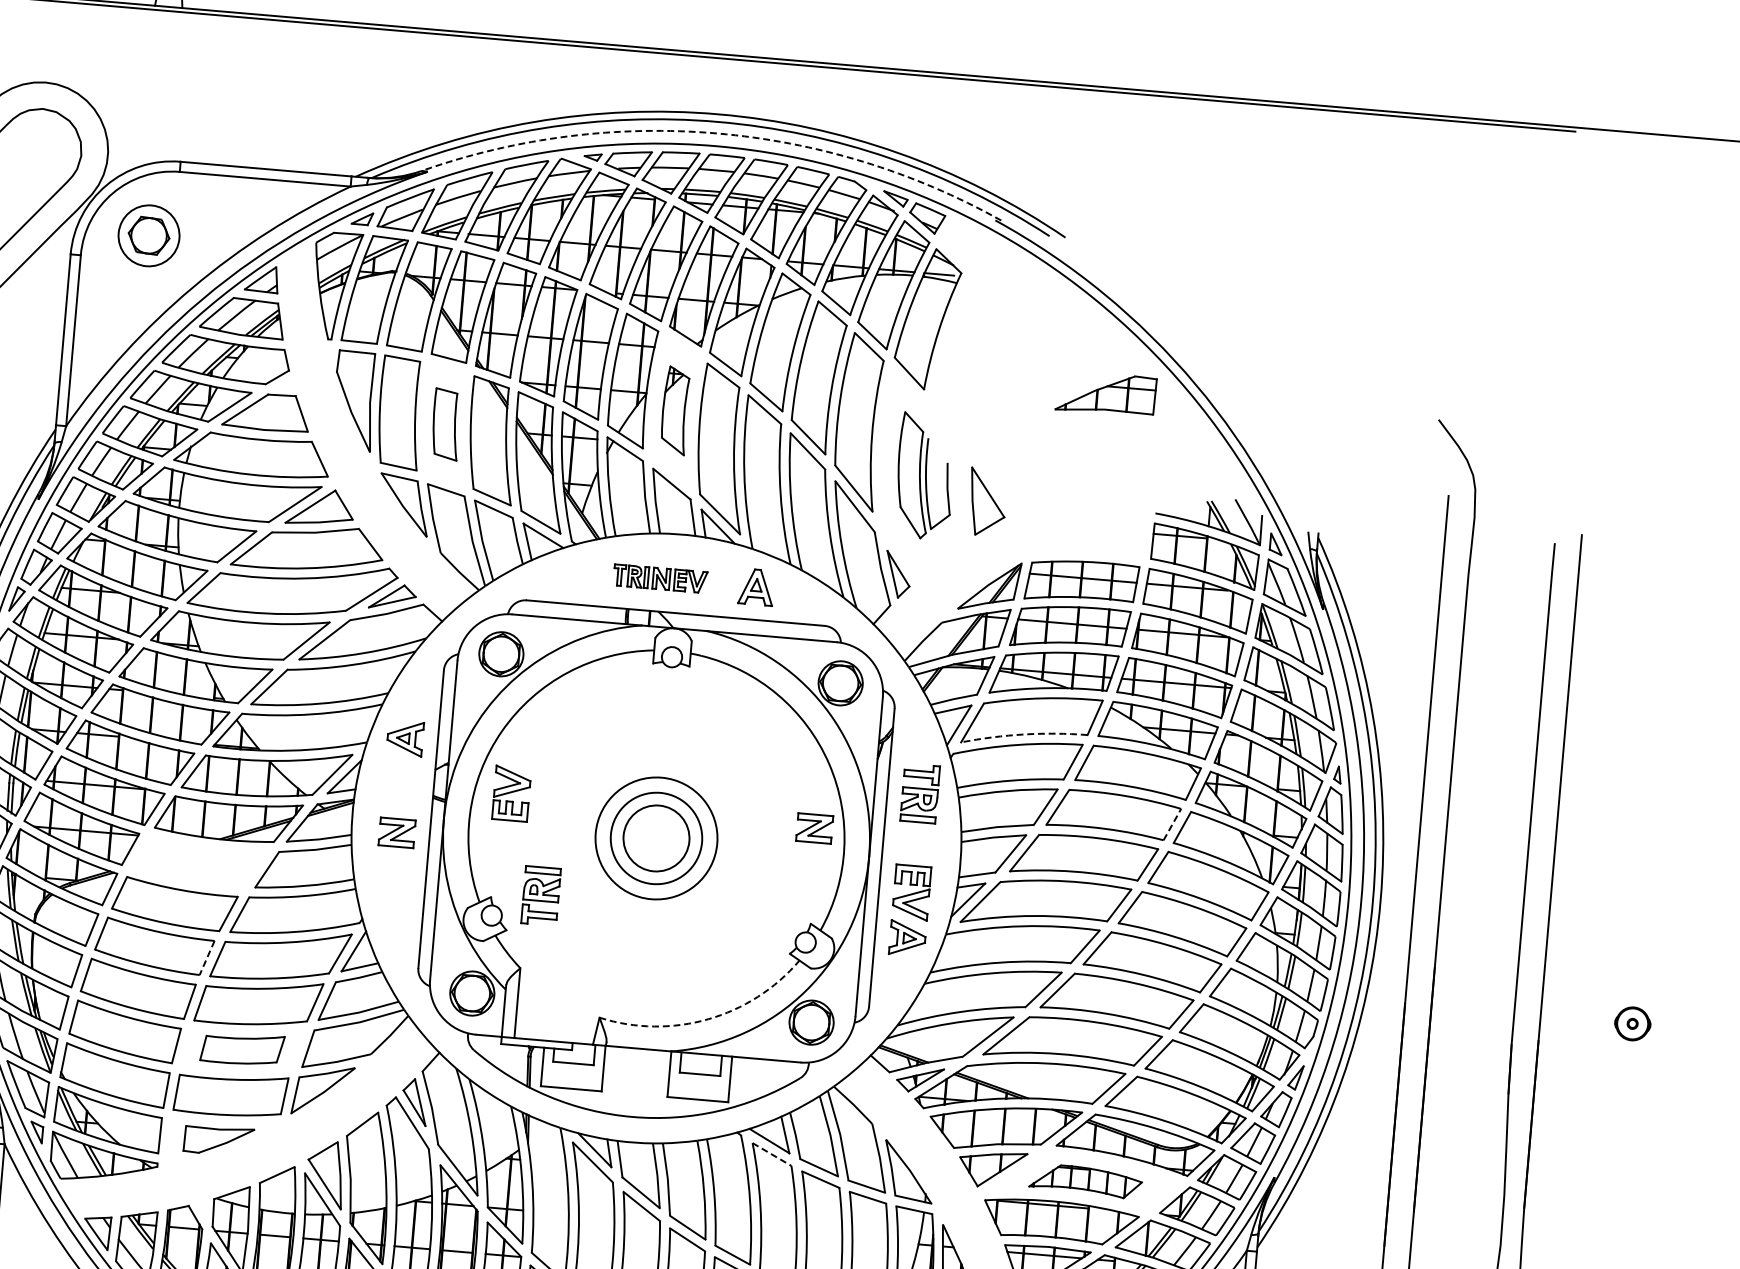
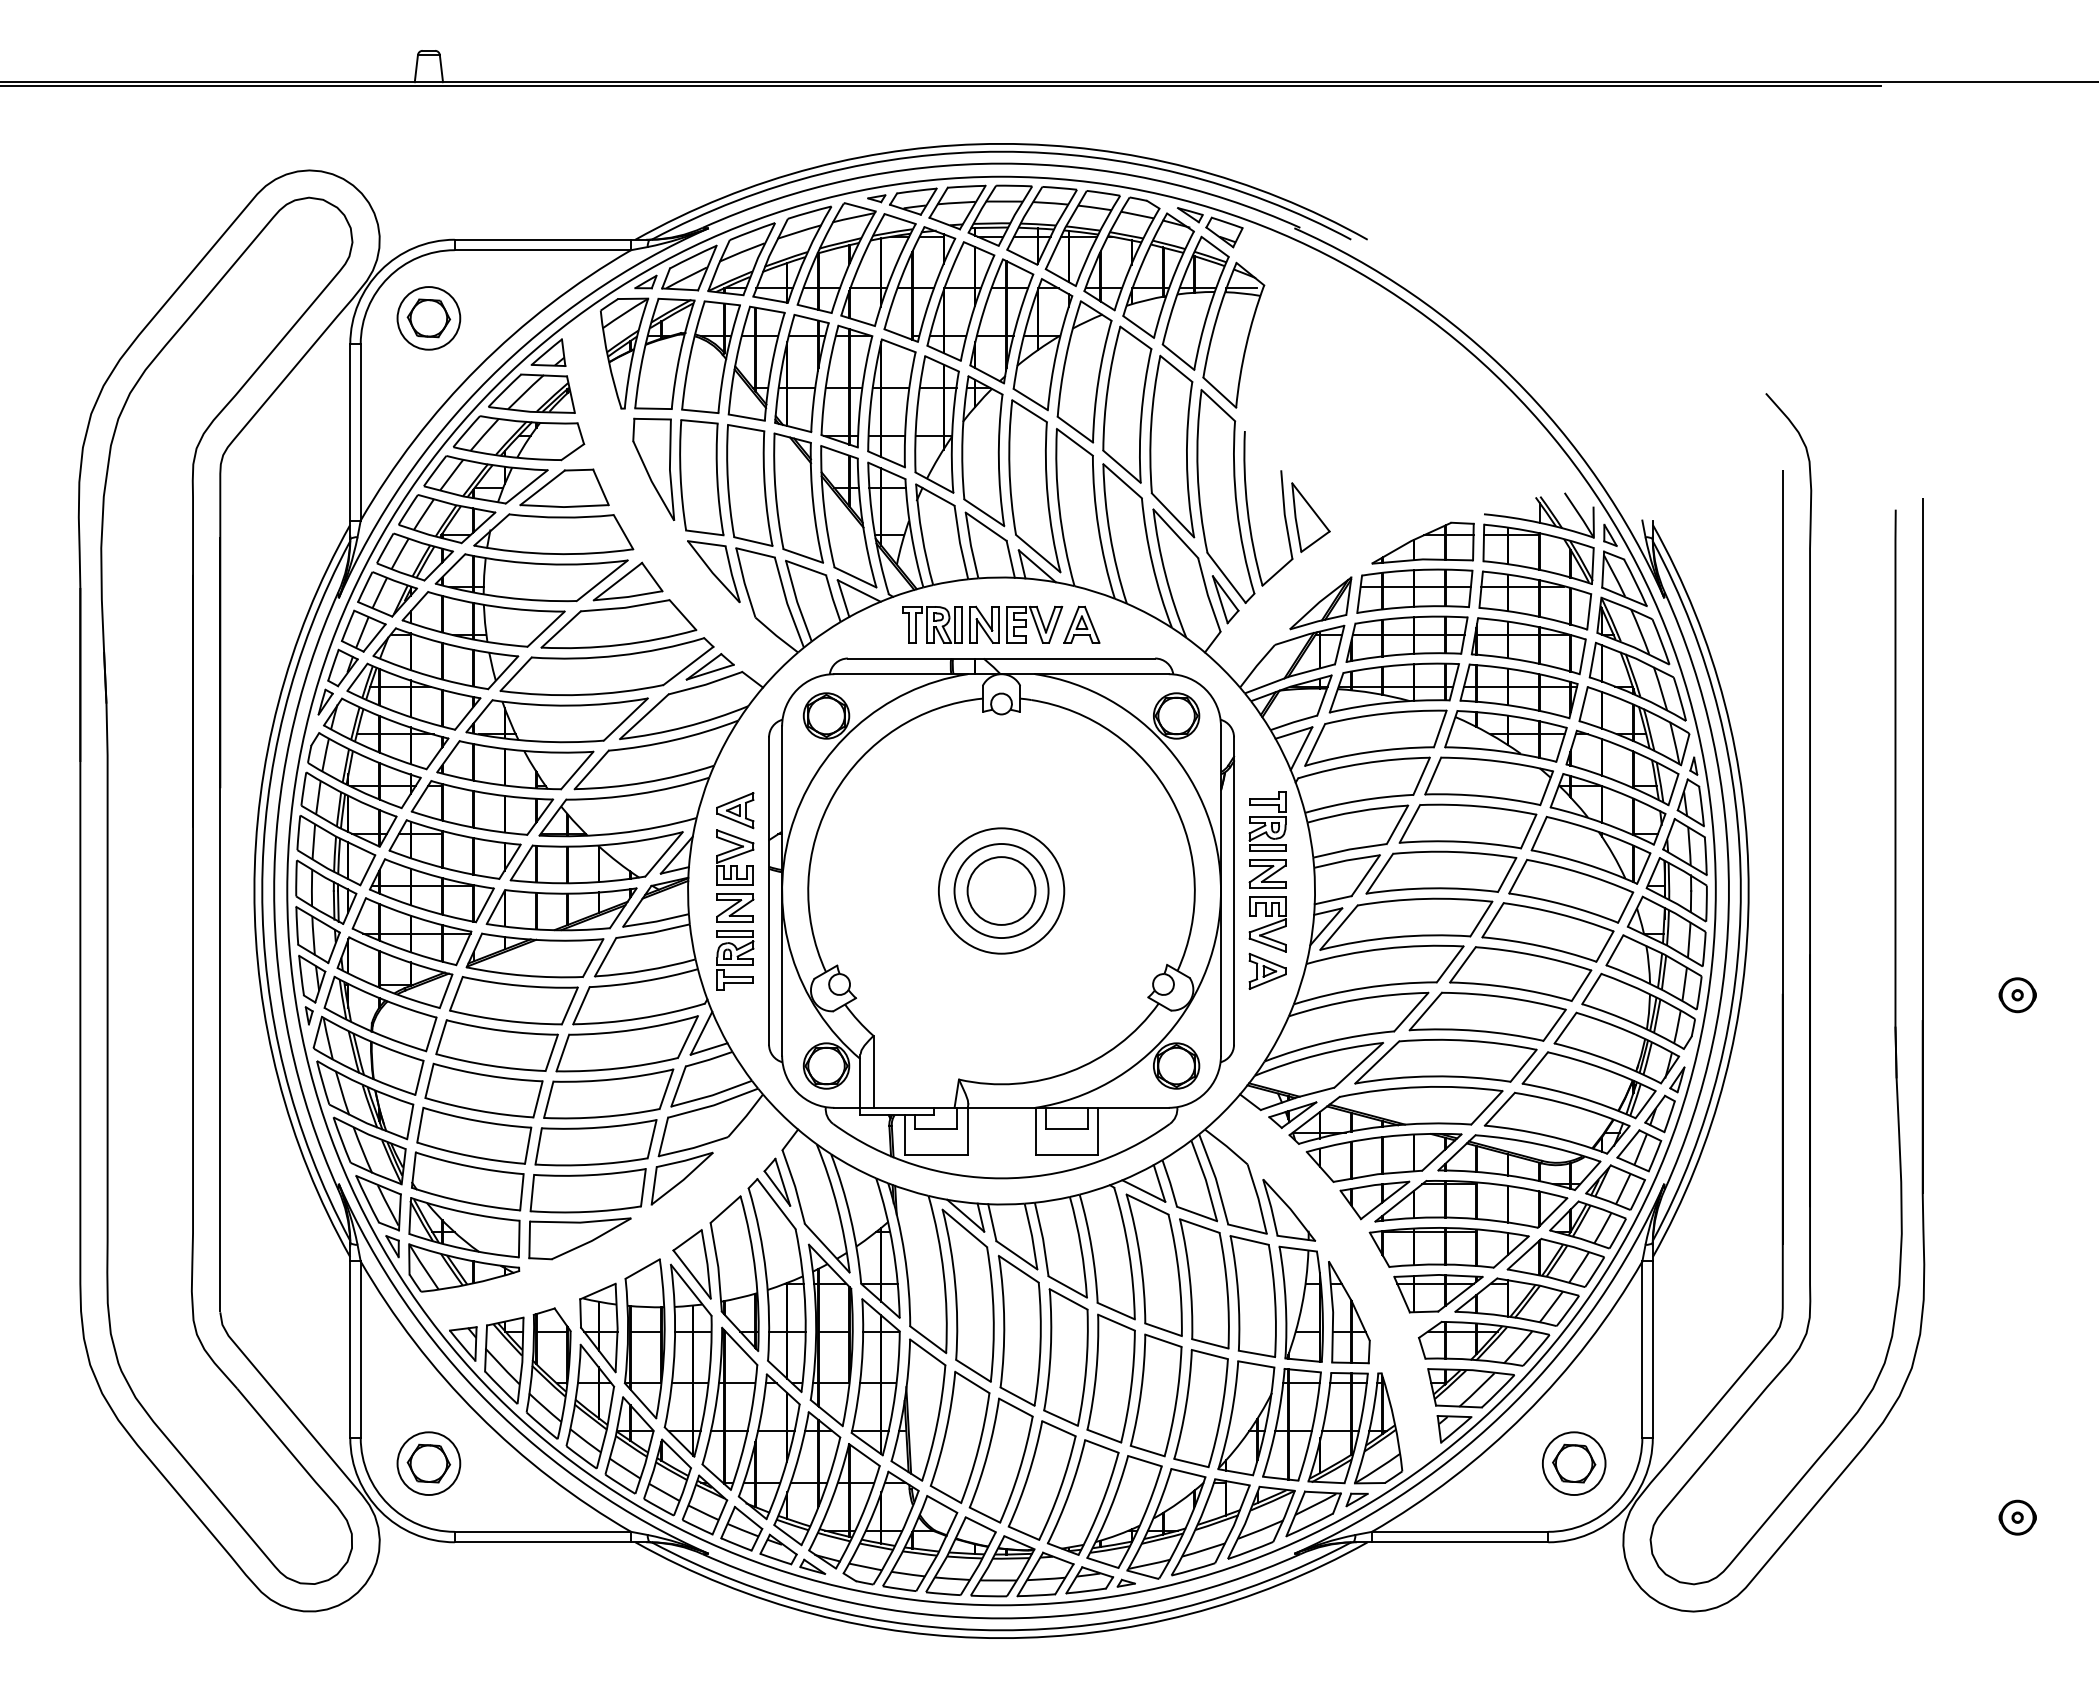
arc: (716, 133) -> (1001, 163), dashed -> solid
part: (1105, 393) -> (1422, 542), moved
part: (675, 410) -> (983, 451), size x1.67
part: (445, 424) -> (749, 485), size x1.67
part: (924, 476) -> (1244, 496), size x1.67
part: (660, 578) -> (982, 624), size x1.67
arc: (1023, 734) -> (1368, 752), dashed -> solid
part: (511, 793) -> (735, 857), moved
line: (1172, 824) -> (1528, 831), dashed -> solid
part: (814, 828) -> (1267, 873), moved
part: (198, 862) -> (534, 955), added
part: (541, 896) -> (735, 960), moved
line: (206, 958) -> (551, 1053), dashed -> solid
arc: (708, 1019) -> (1070, 1071), dashed -> solid
part: (242, 1048) -> (595, 1142), size x1.43
part: (218, 1140) -> (579, 1238), size x1.43
line: (772, 1154) -> (1148, 1204), dashed -> solid
part: (1085, 1181) -> (1471, 1204), size x1.67

